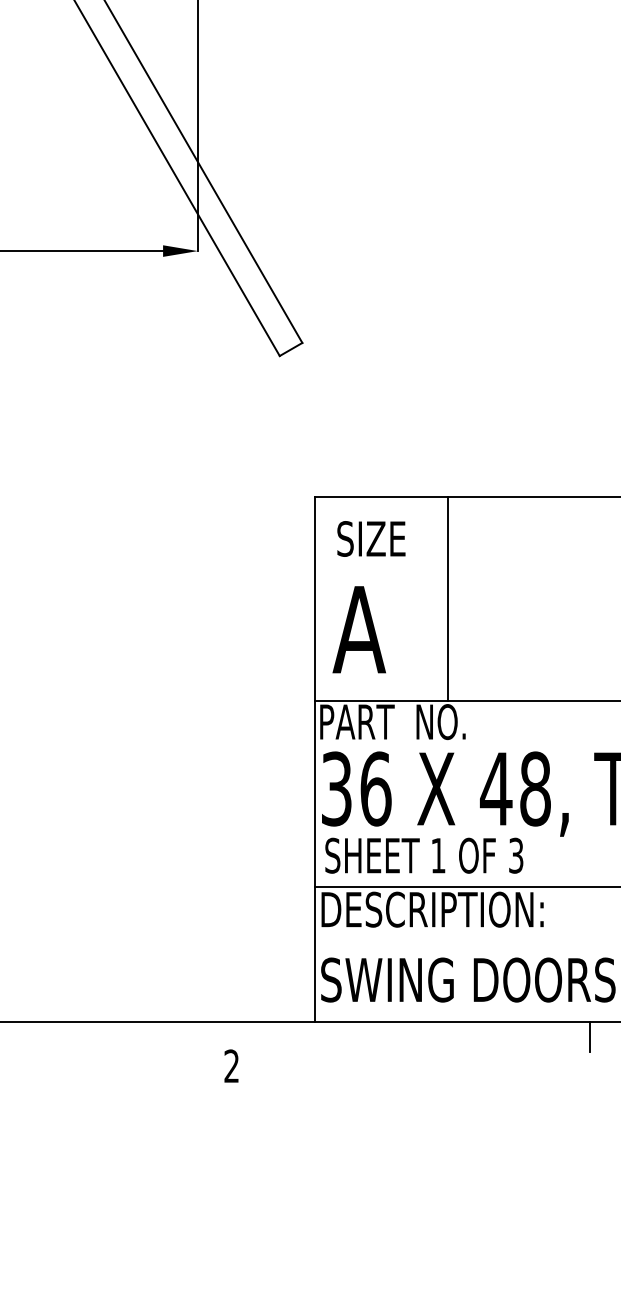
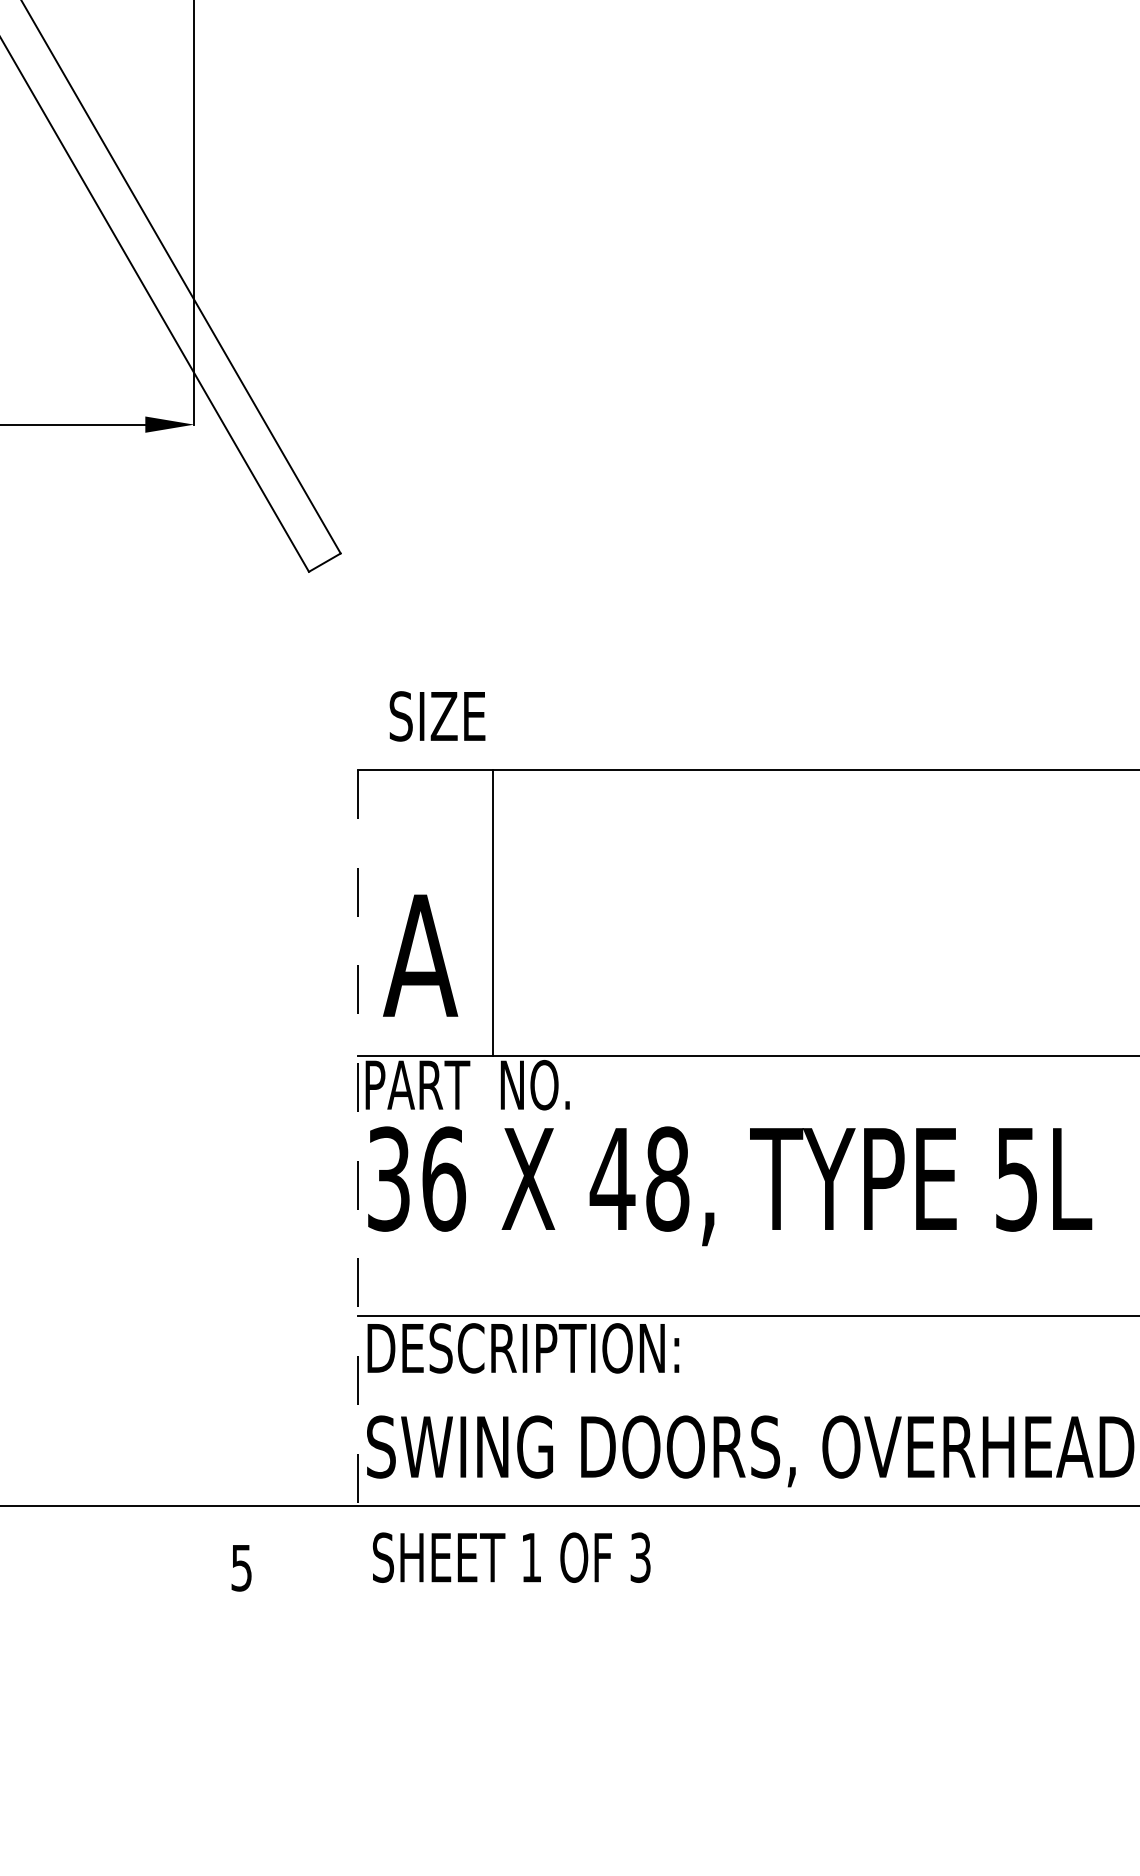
text: (371, 539) -> (437, 716), moved
line: (447, 598) -> (493, 912), moved
line: (314, 760) -> (357, 1138), solid -> dashed
text: (424, 855) -> (511, 1557), moved
line: (589, 1036) -> (743, 1526), removed
text: (231, 1065) -> (241, 1567), 2 -> 5

